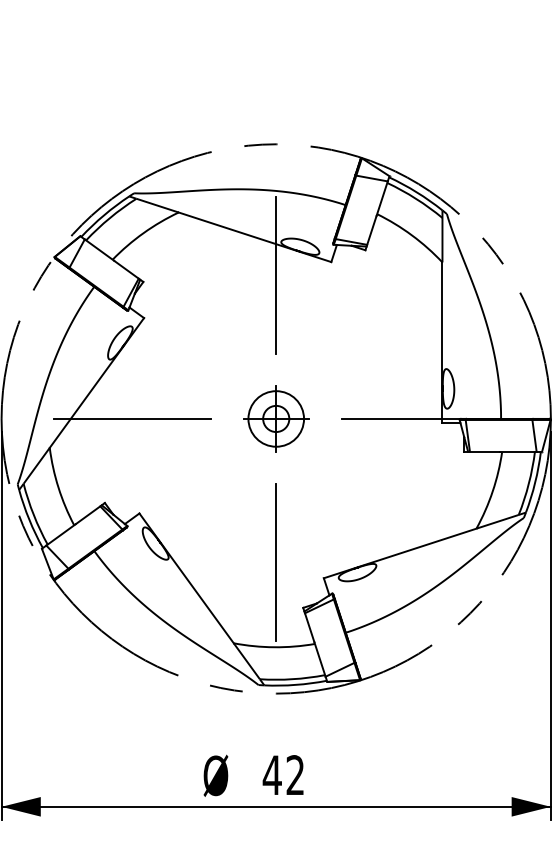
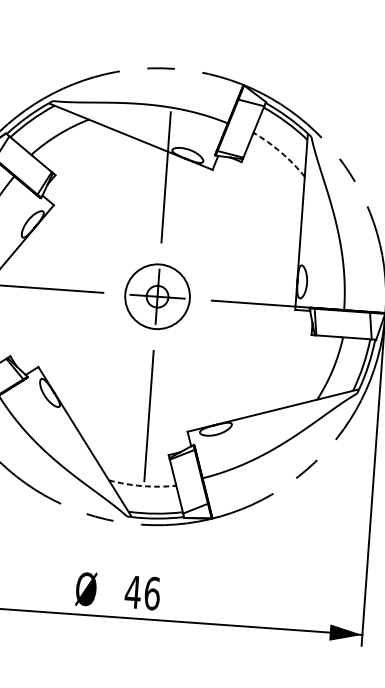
arc: (411, 235) -> (280, 152), solid -> dashed
circle: (276, 418) -> (157, 296), size x1.4
arc: (274, 647) -> (142, 486), solid -> dashed
text: (295, 775) -> (152, 593), 42 -> 46

